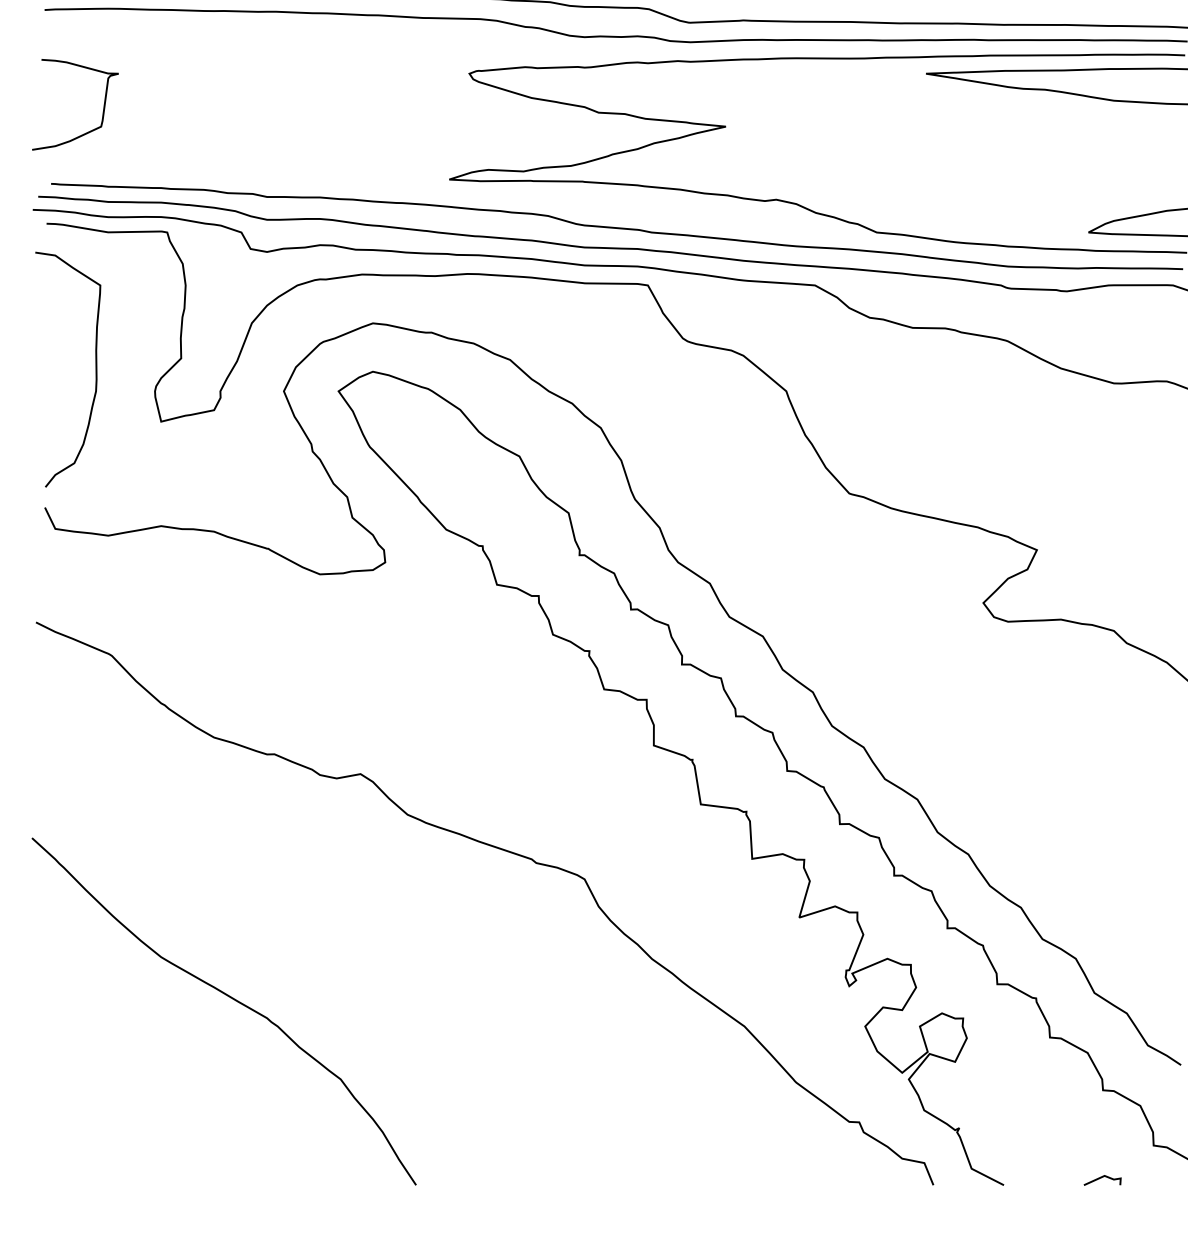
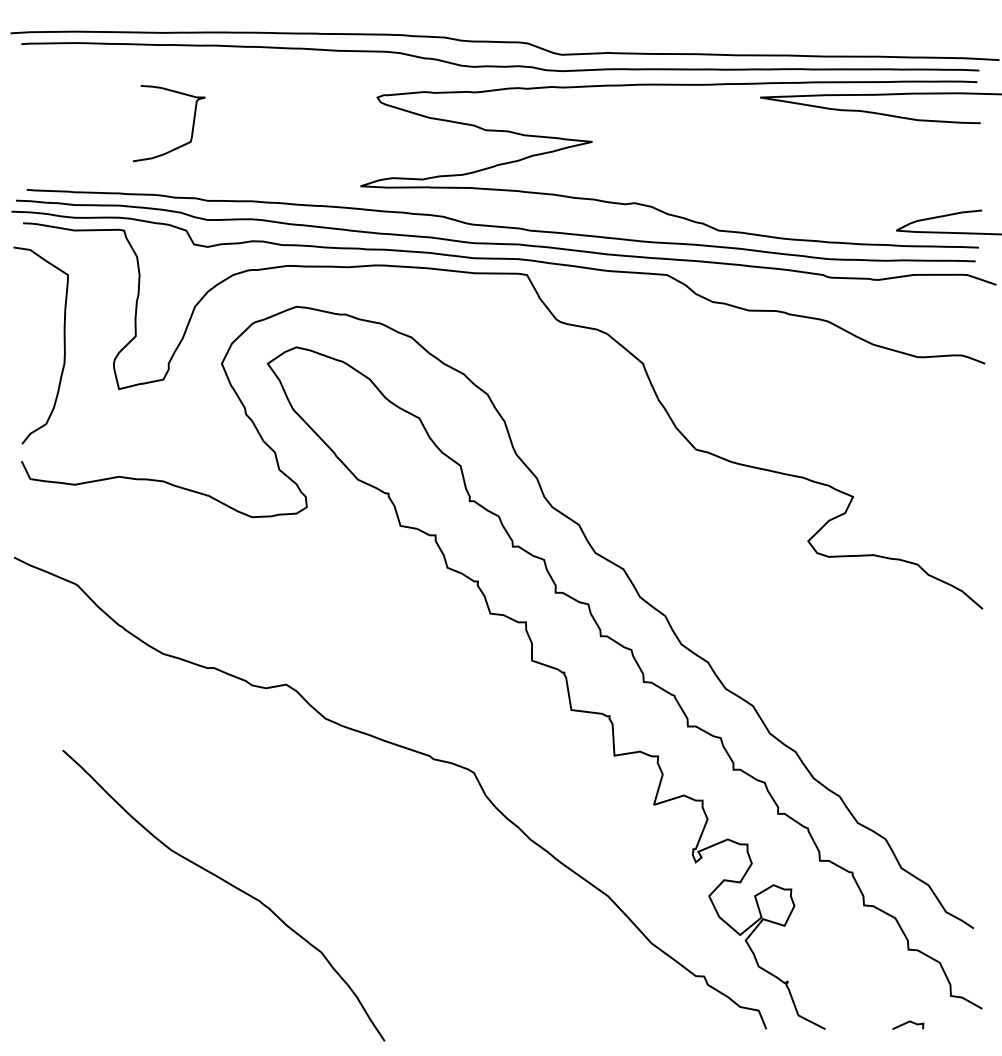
curve: (103, 104) -> (192, 123), moved
curve: (229, 998) -> (228, 884), moved

